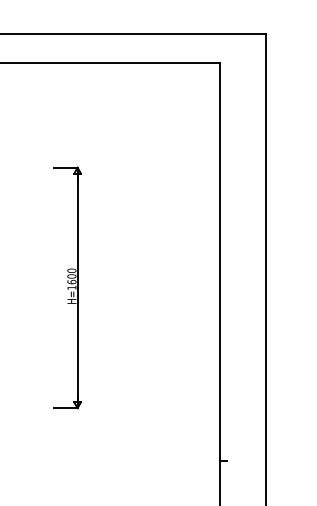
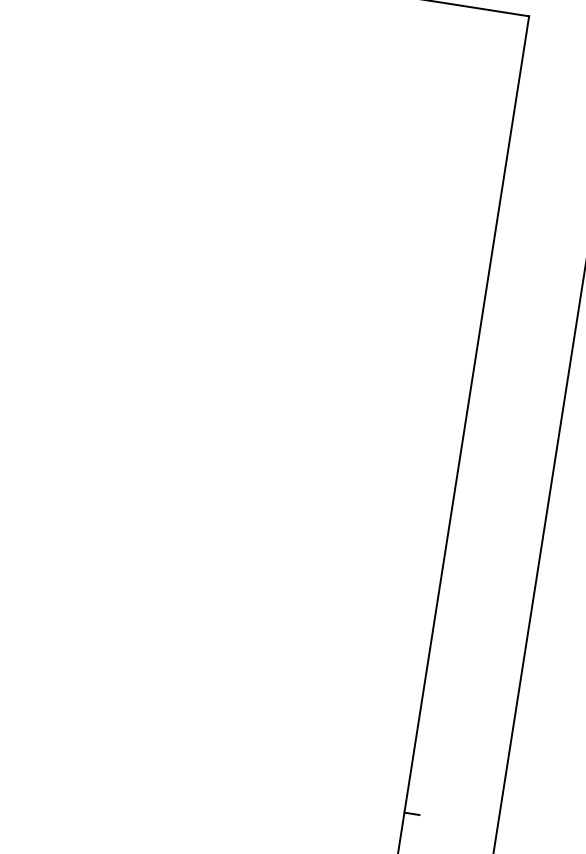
part: (67, 287) -> (154, 417), removed

